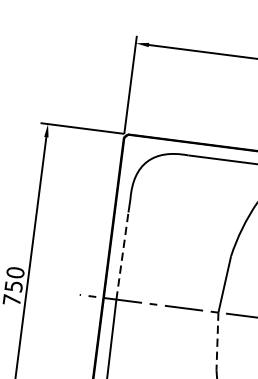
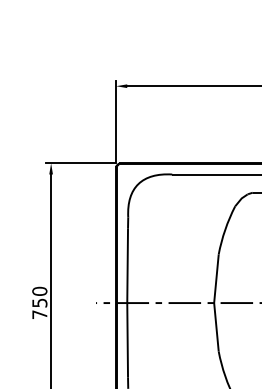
line: (122, 255) -> (127, 265), dashed -> solid
line: (217, 341) -> (216, 327), dashed -> solid

